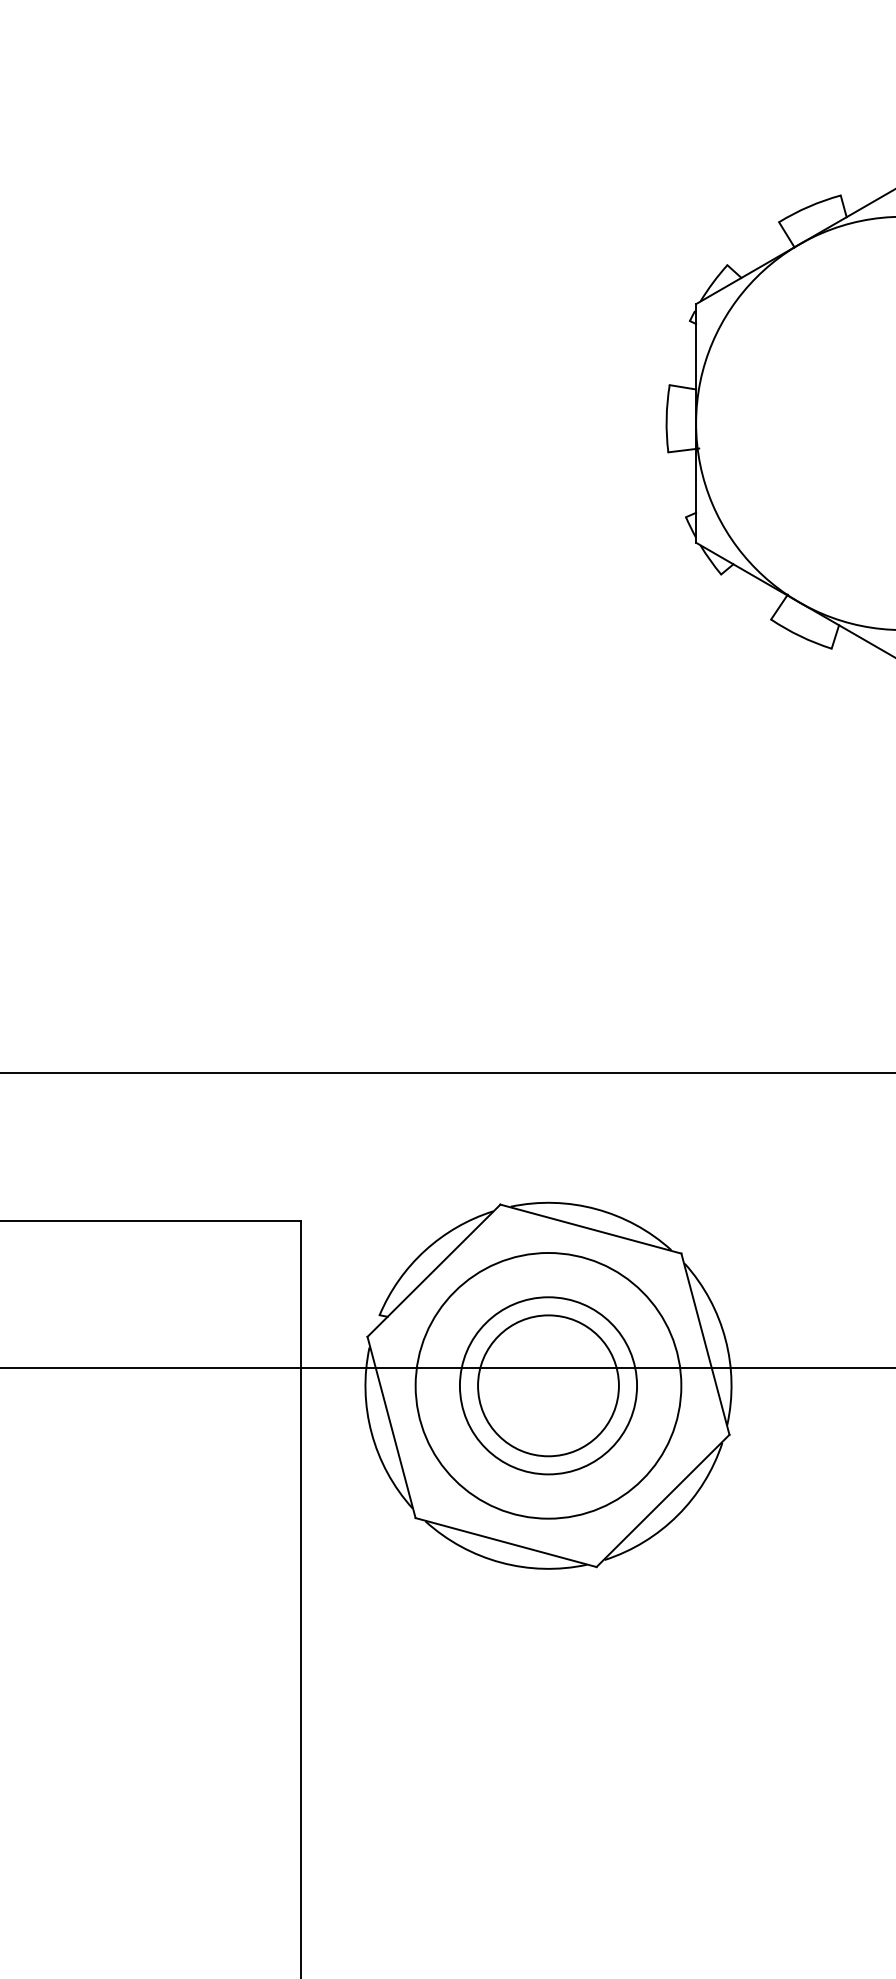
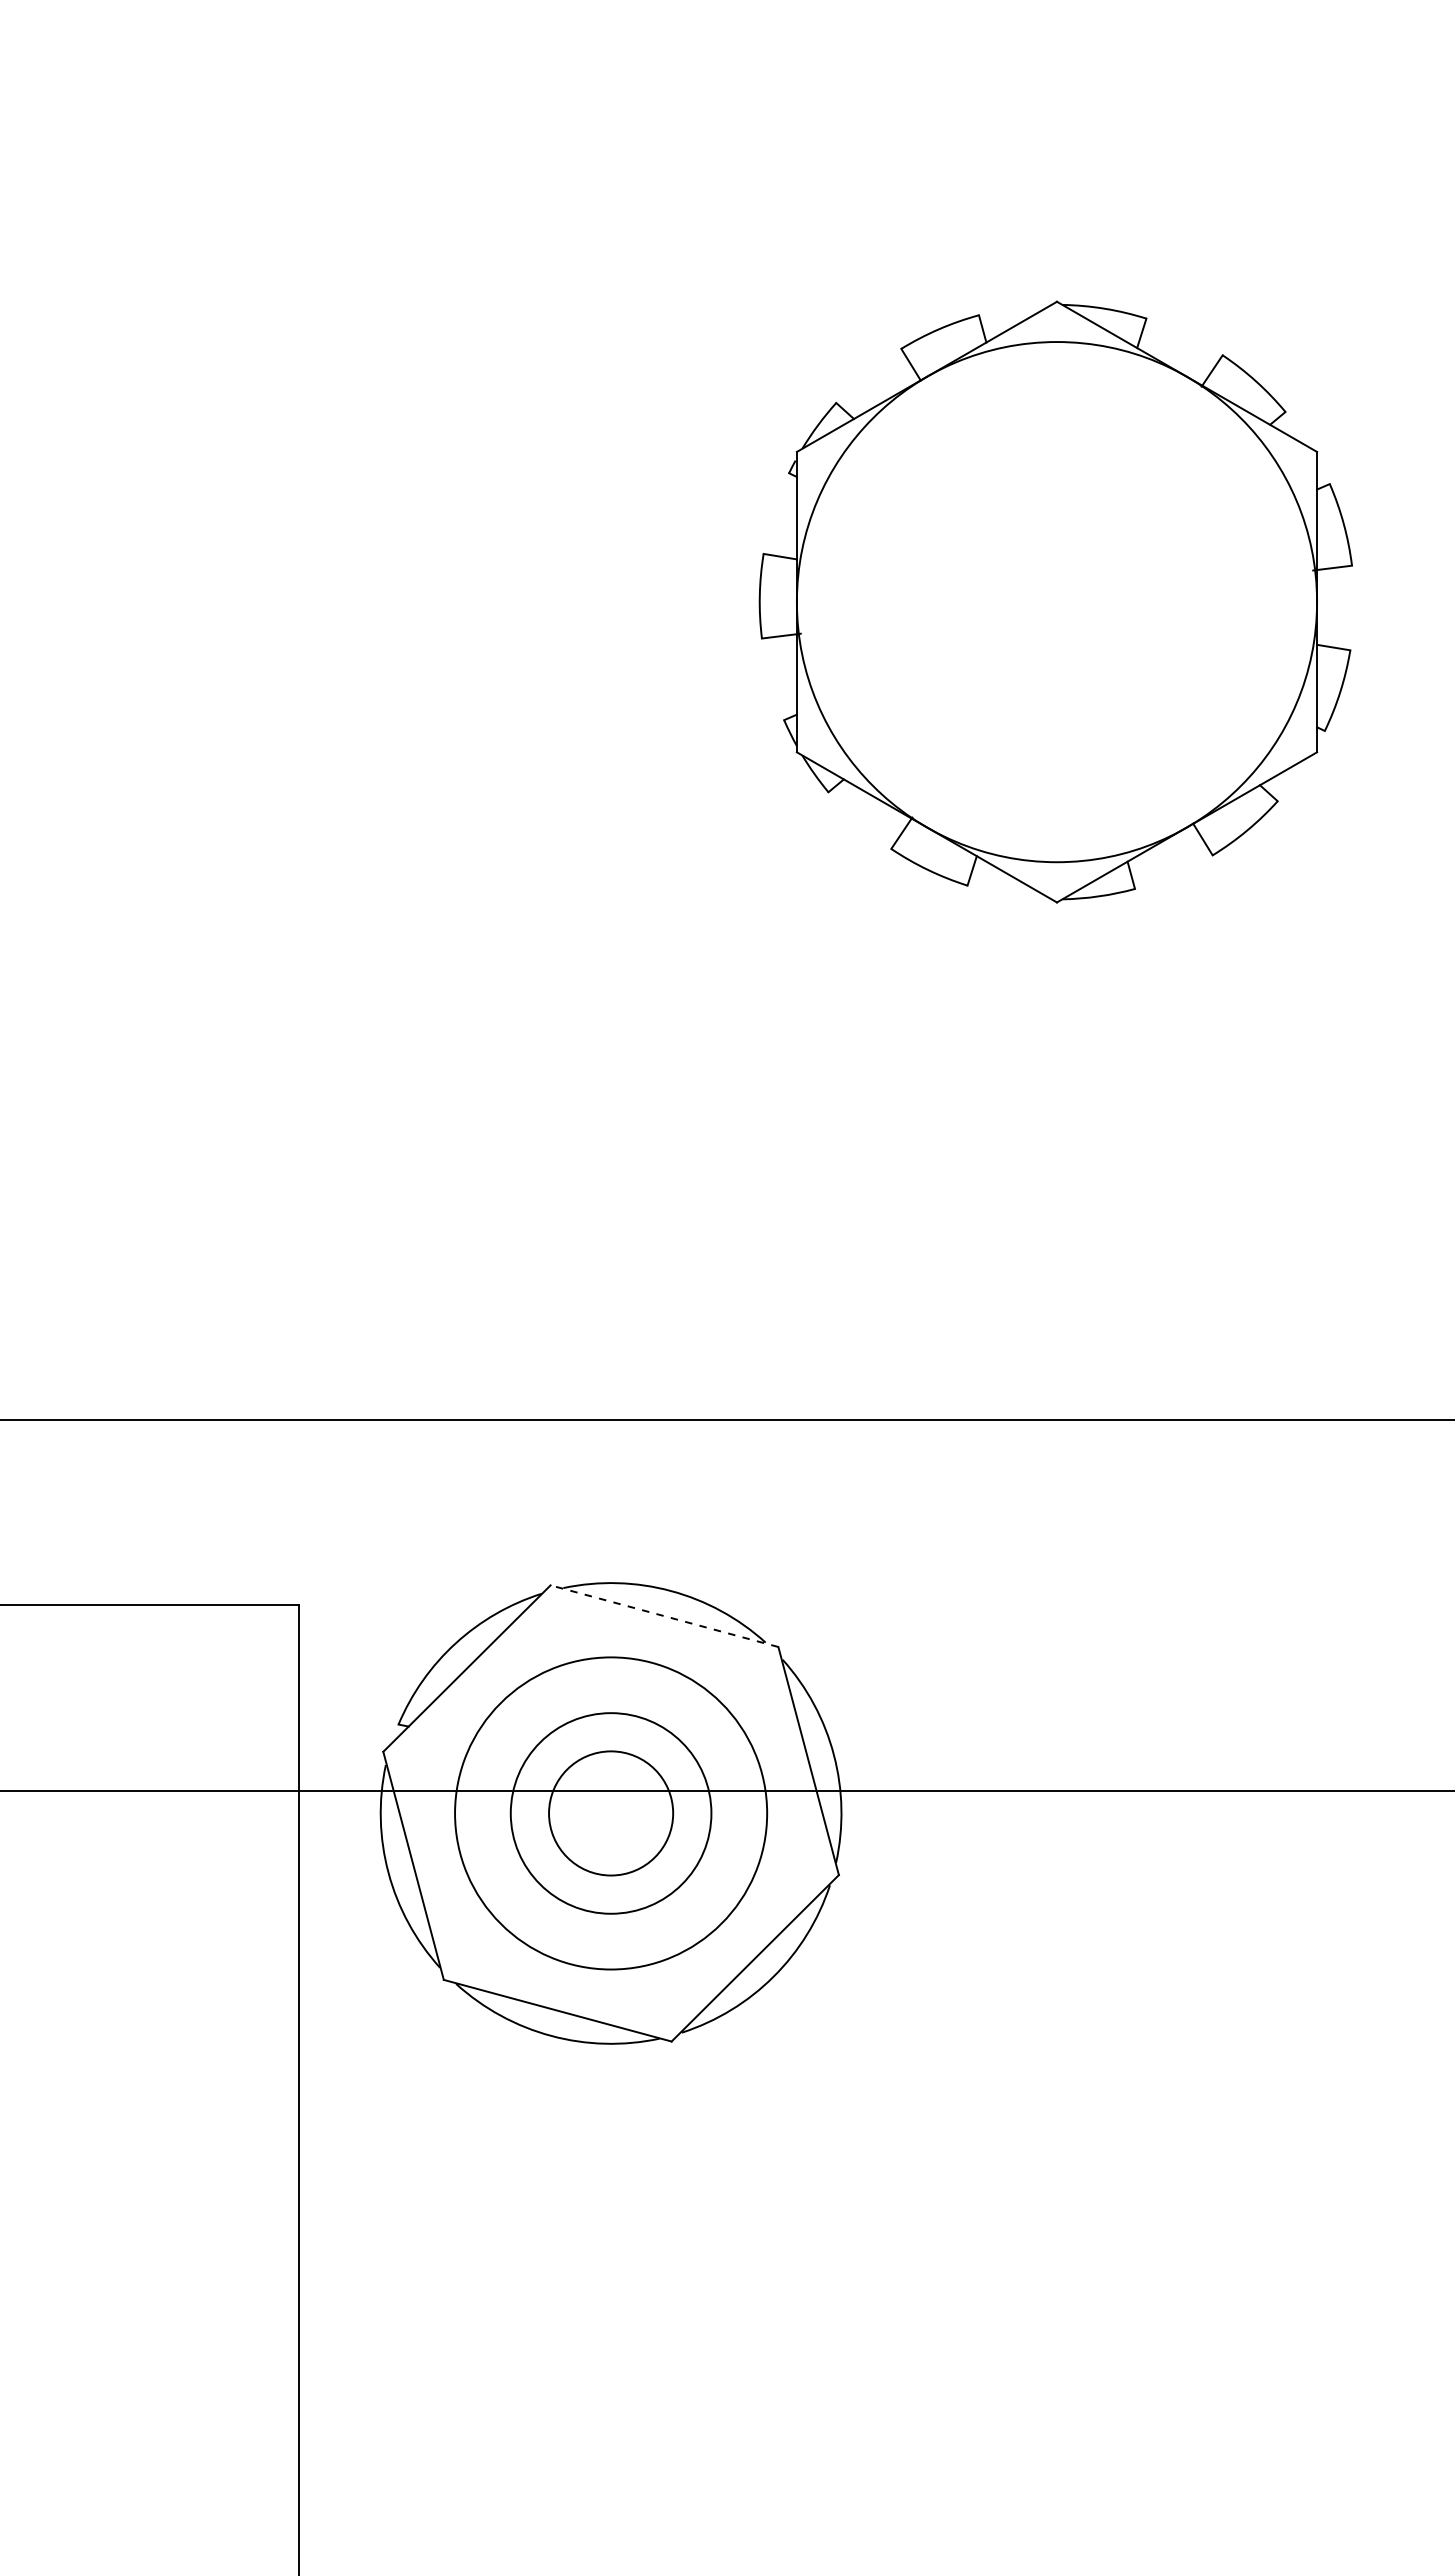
line: (590, 1229) -> (664, 1616), solid -> dashed
circle: (548, 1385) -> (610, 1812), size x1.4
circle: (548, 1385) -> (610, 1813), size x0.6
circle: (548, 1385) -> (610, 1813), size x0.7

